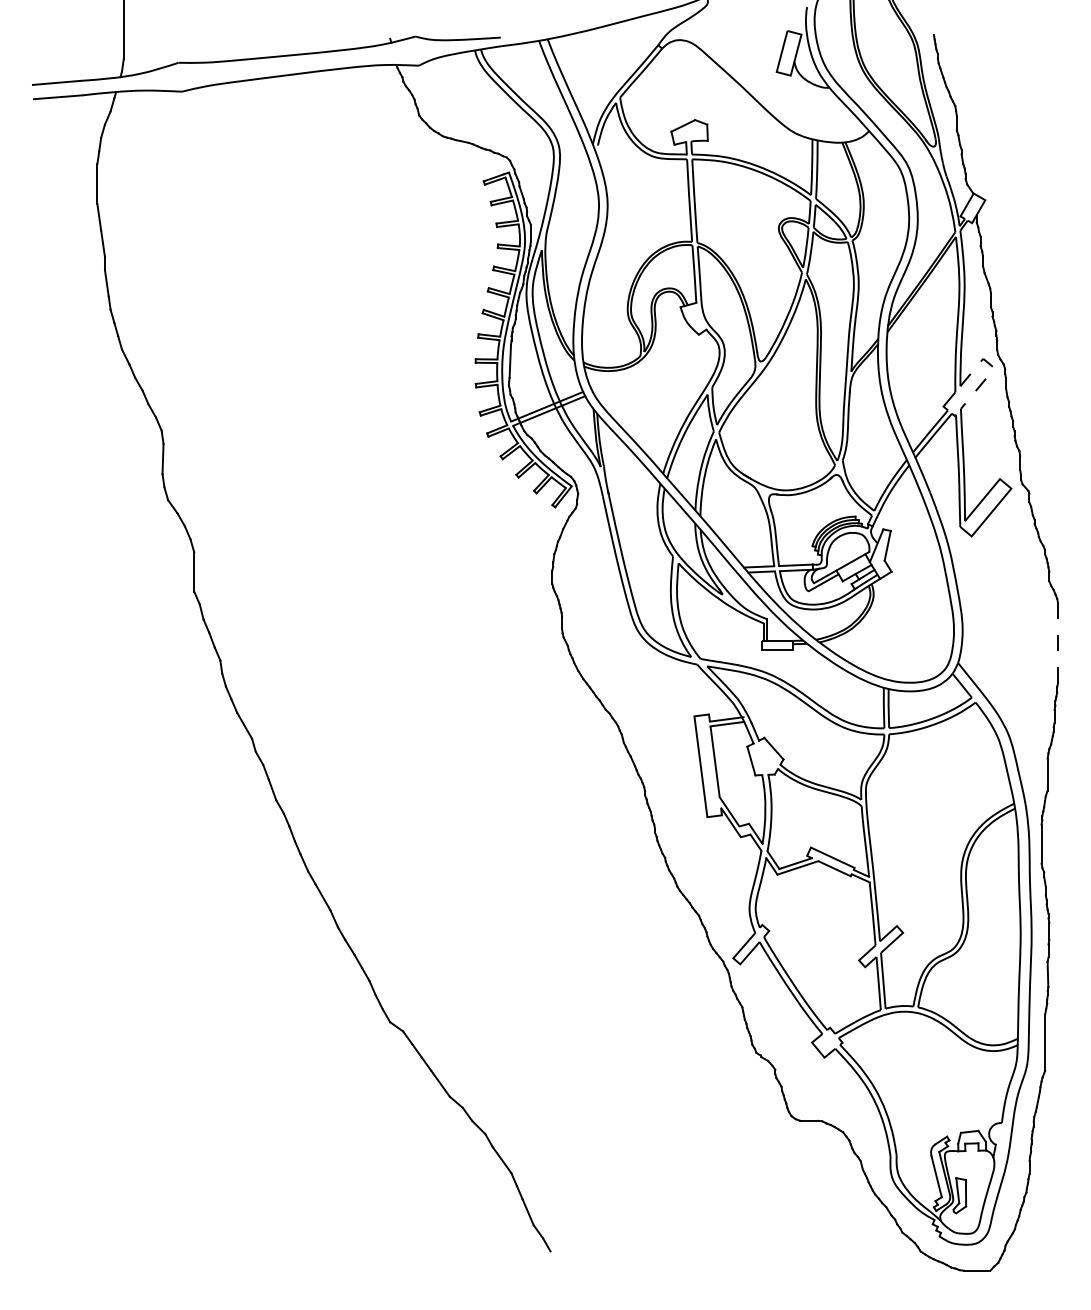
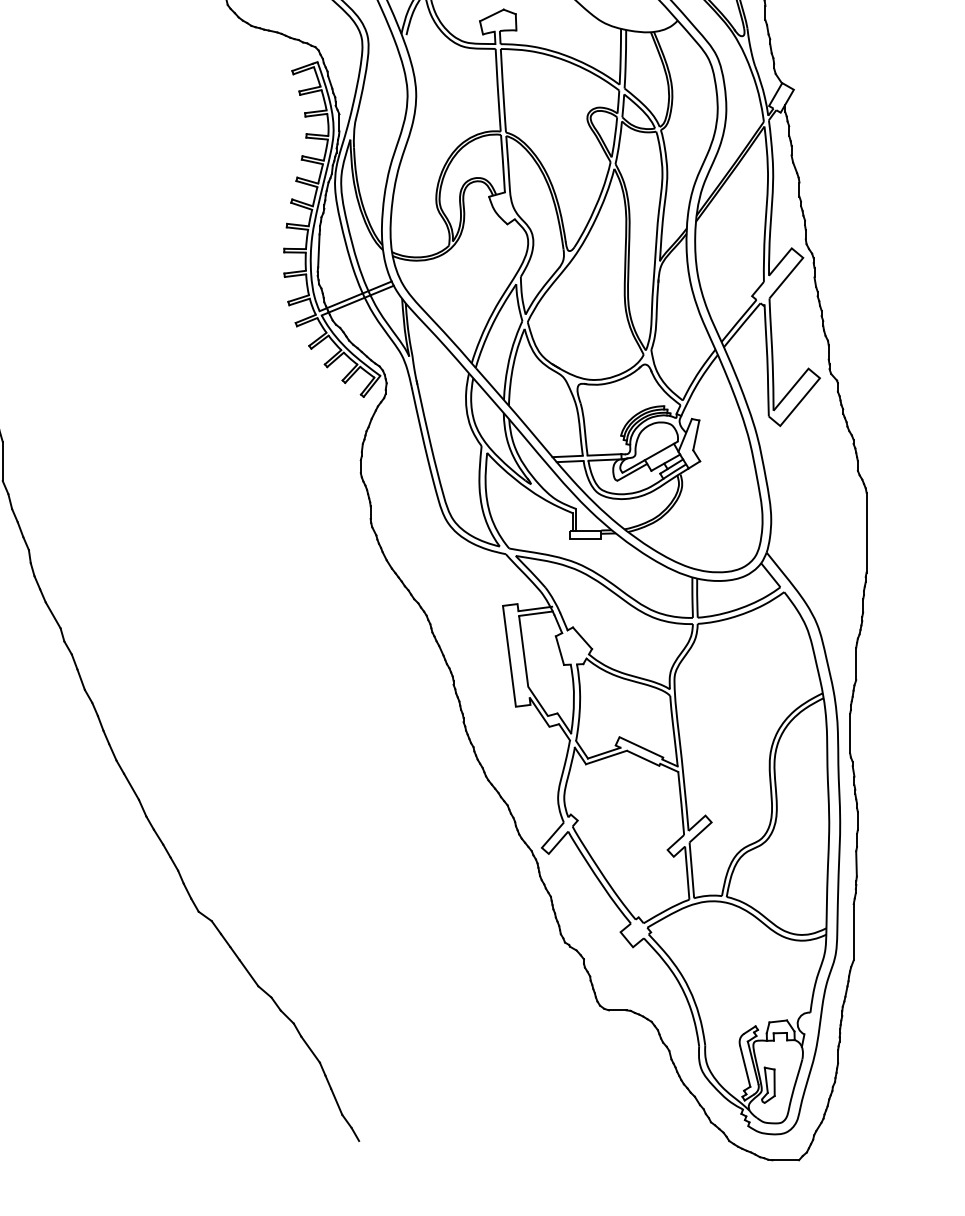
line: (994, 368) -> (803, 258), dashed -> solid
line: (1058, 643) -> (867, 533), dashed -> solid

